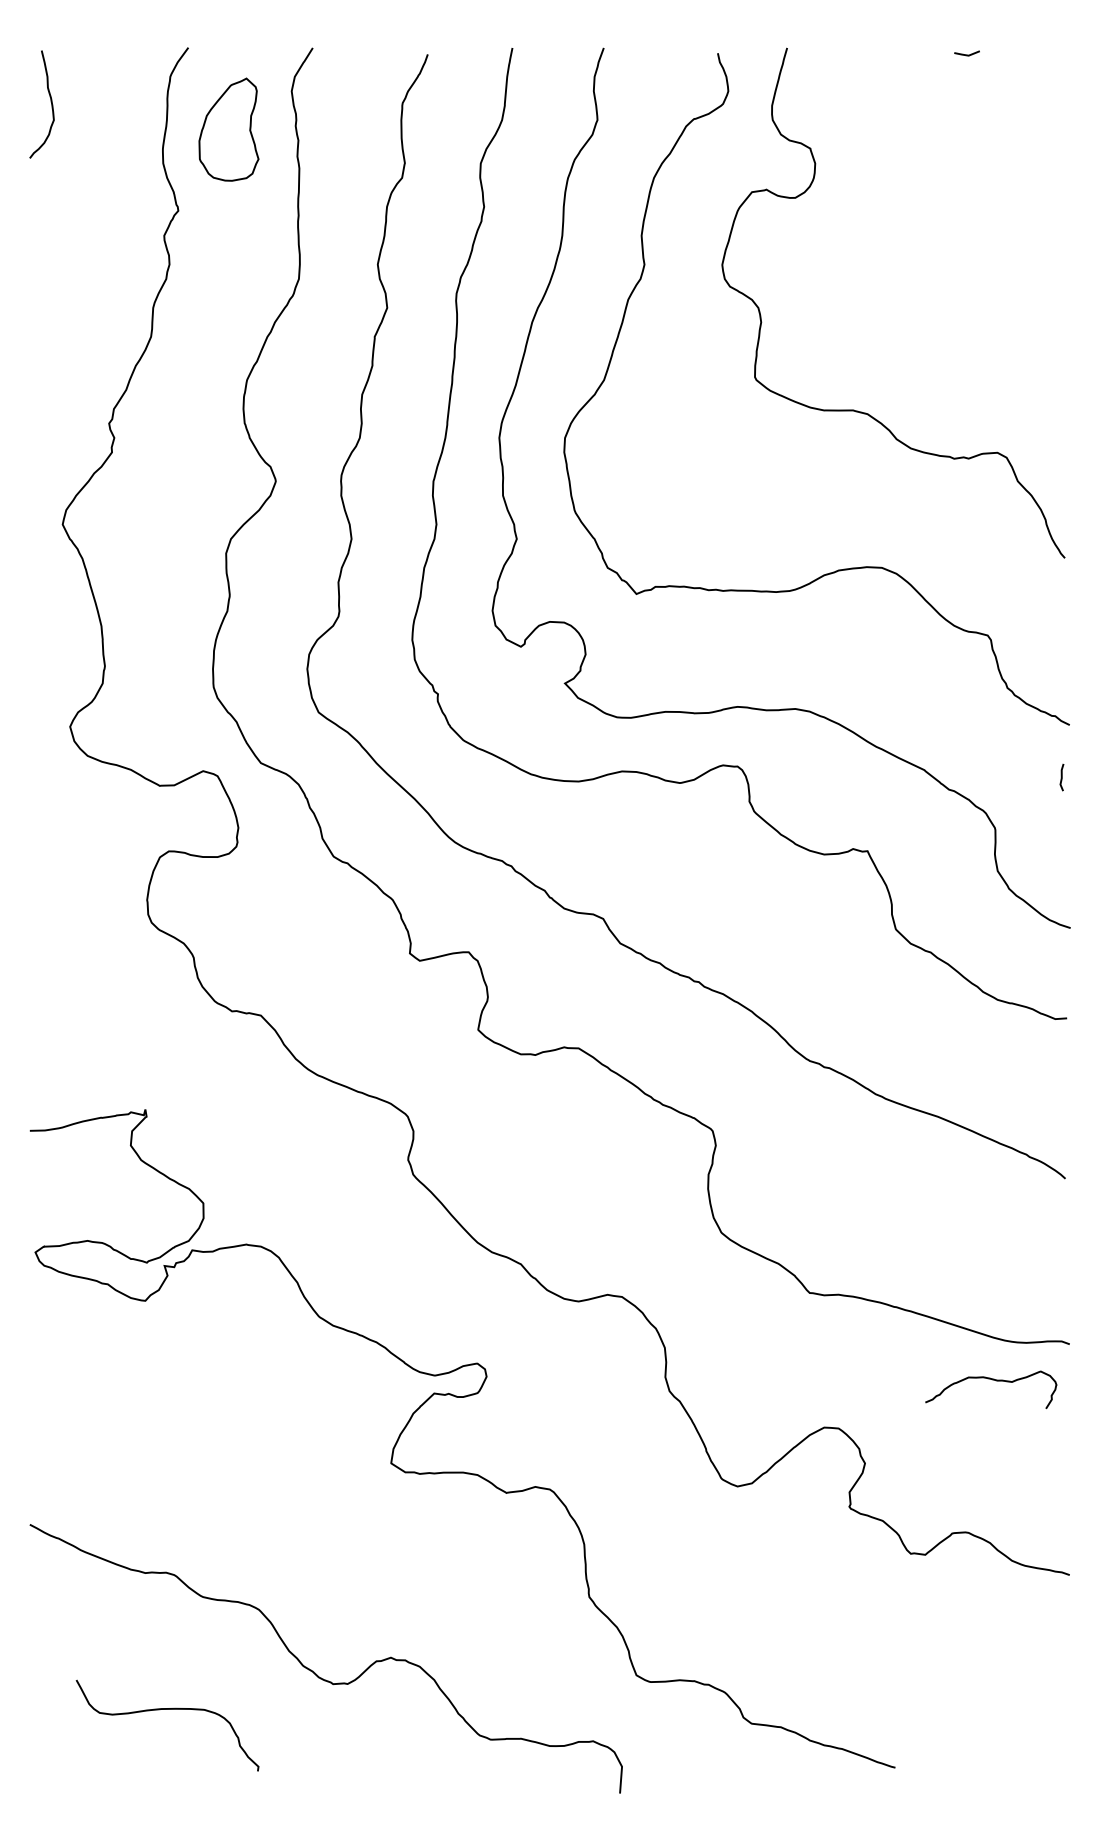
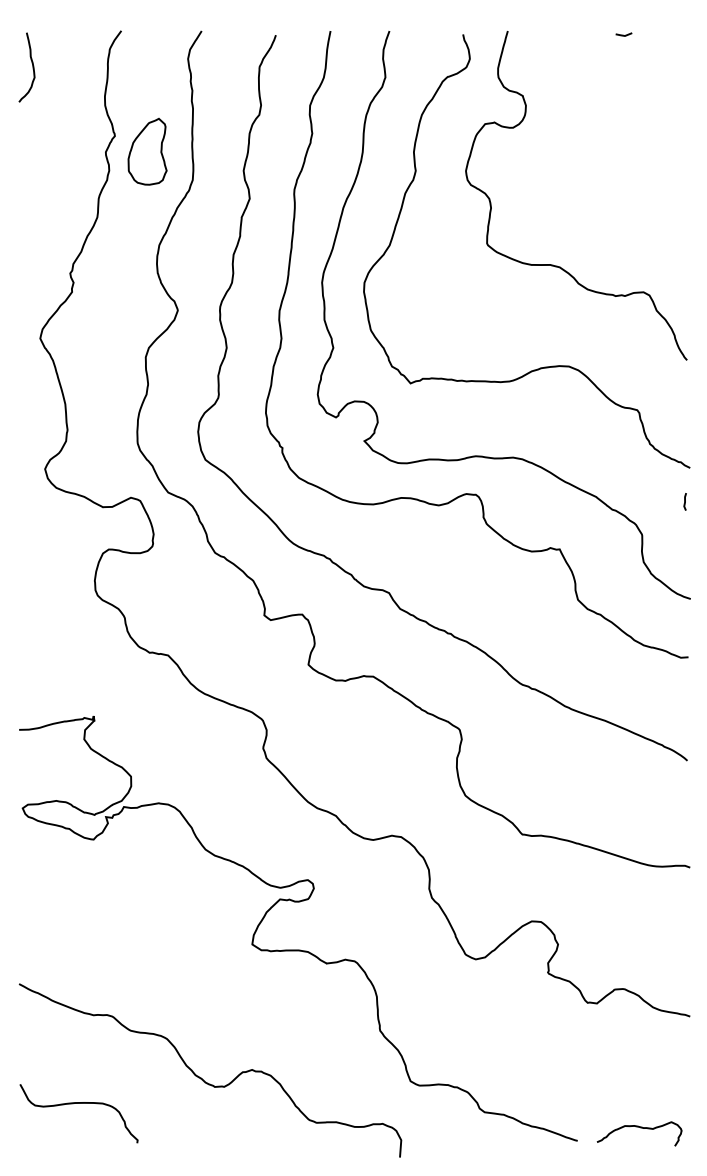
part: (228, 129) -> (147, 151), moved
curve: (992, 1381) -> (640, 1128), moved
curve: (166, 1709) -> (78, 1103), moved

